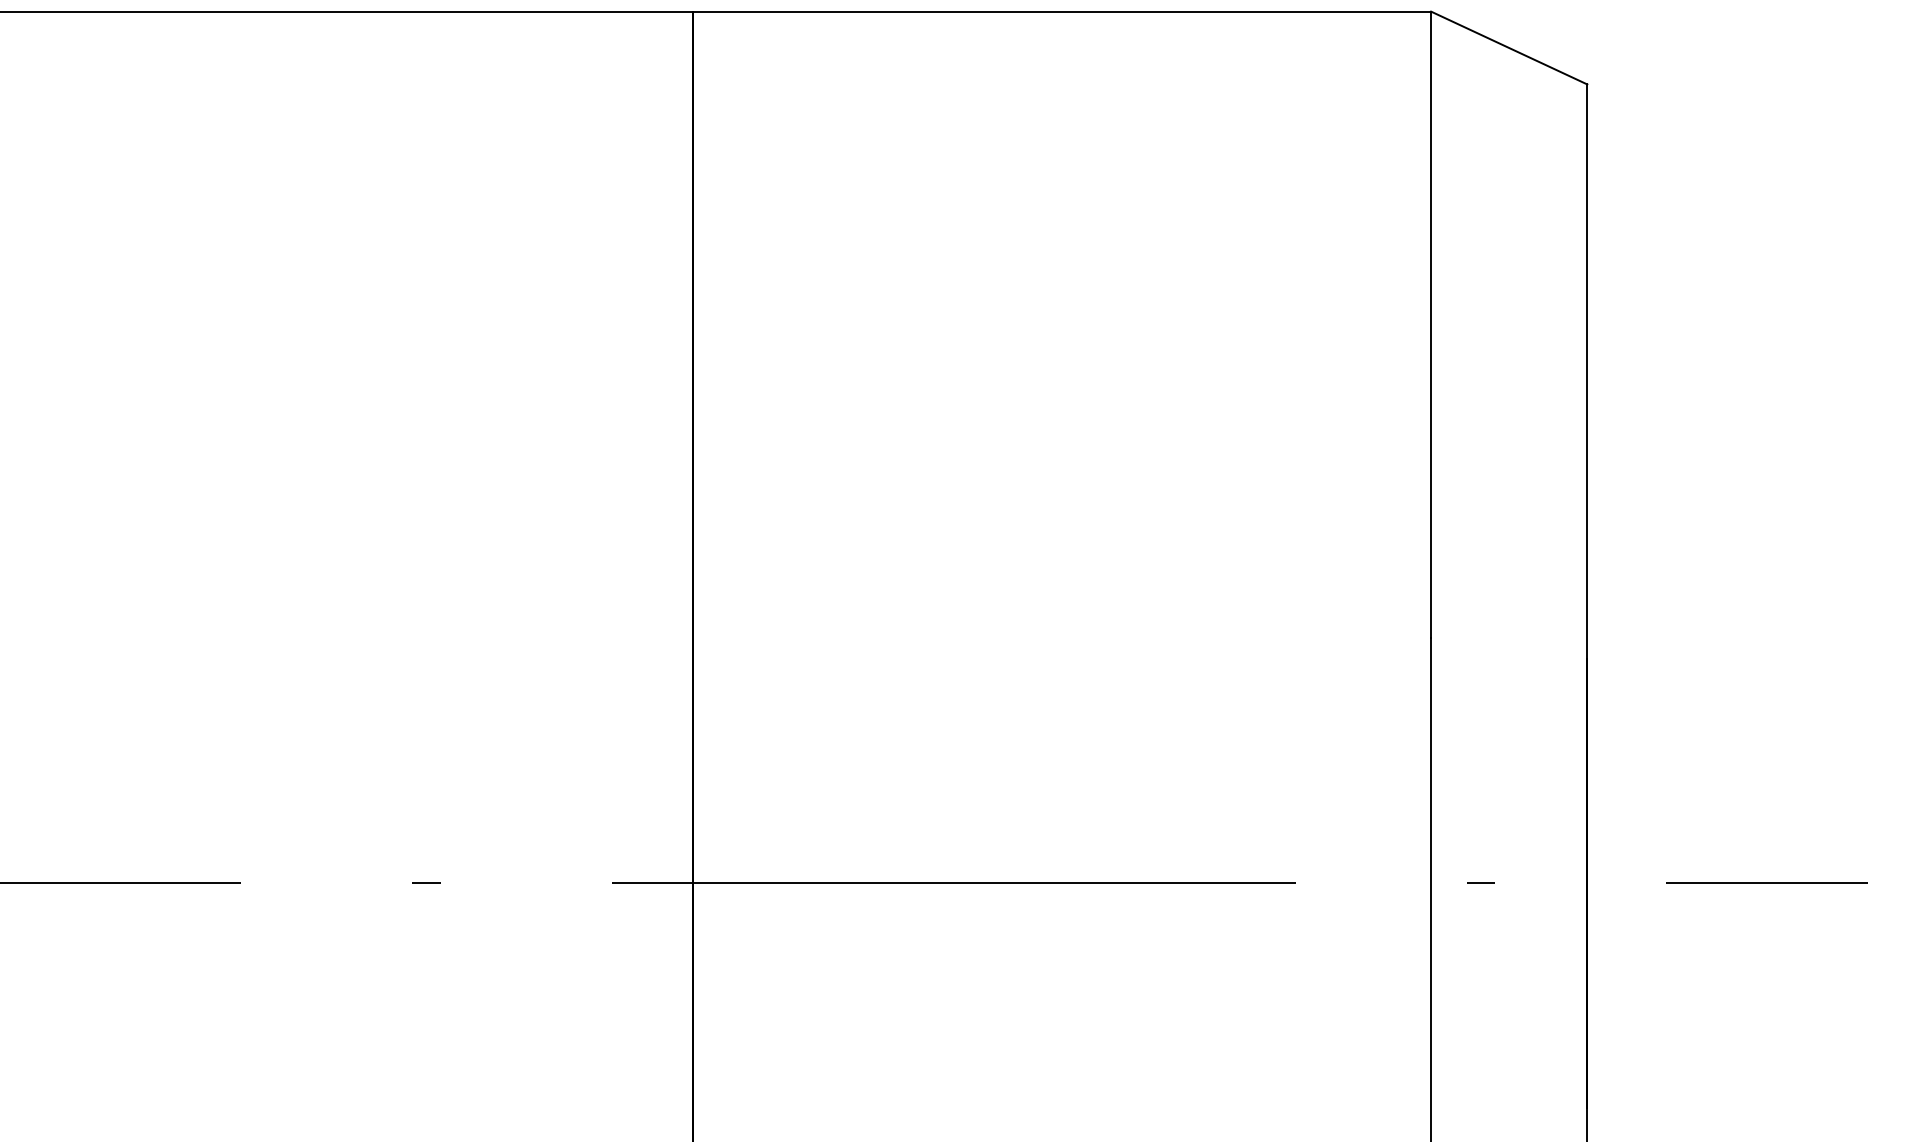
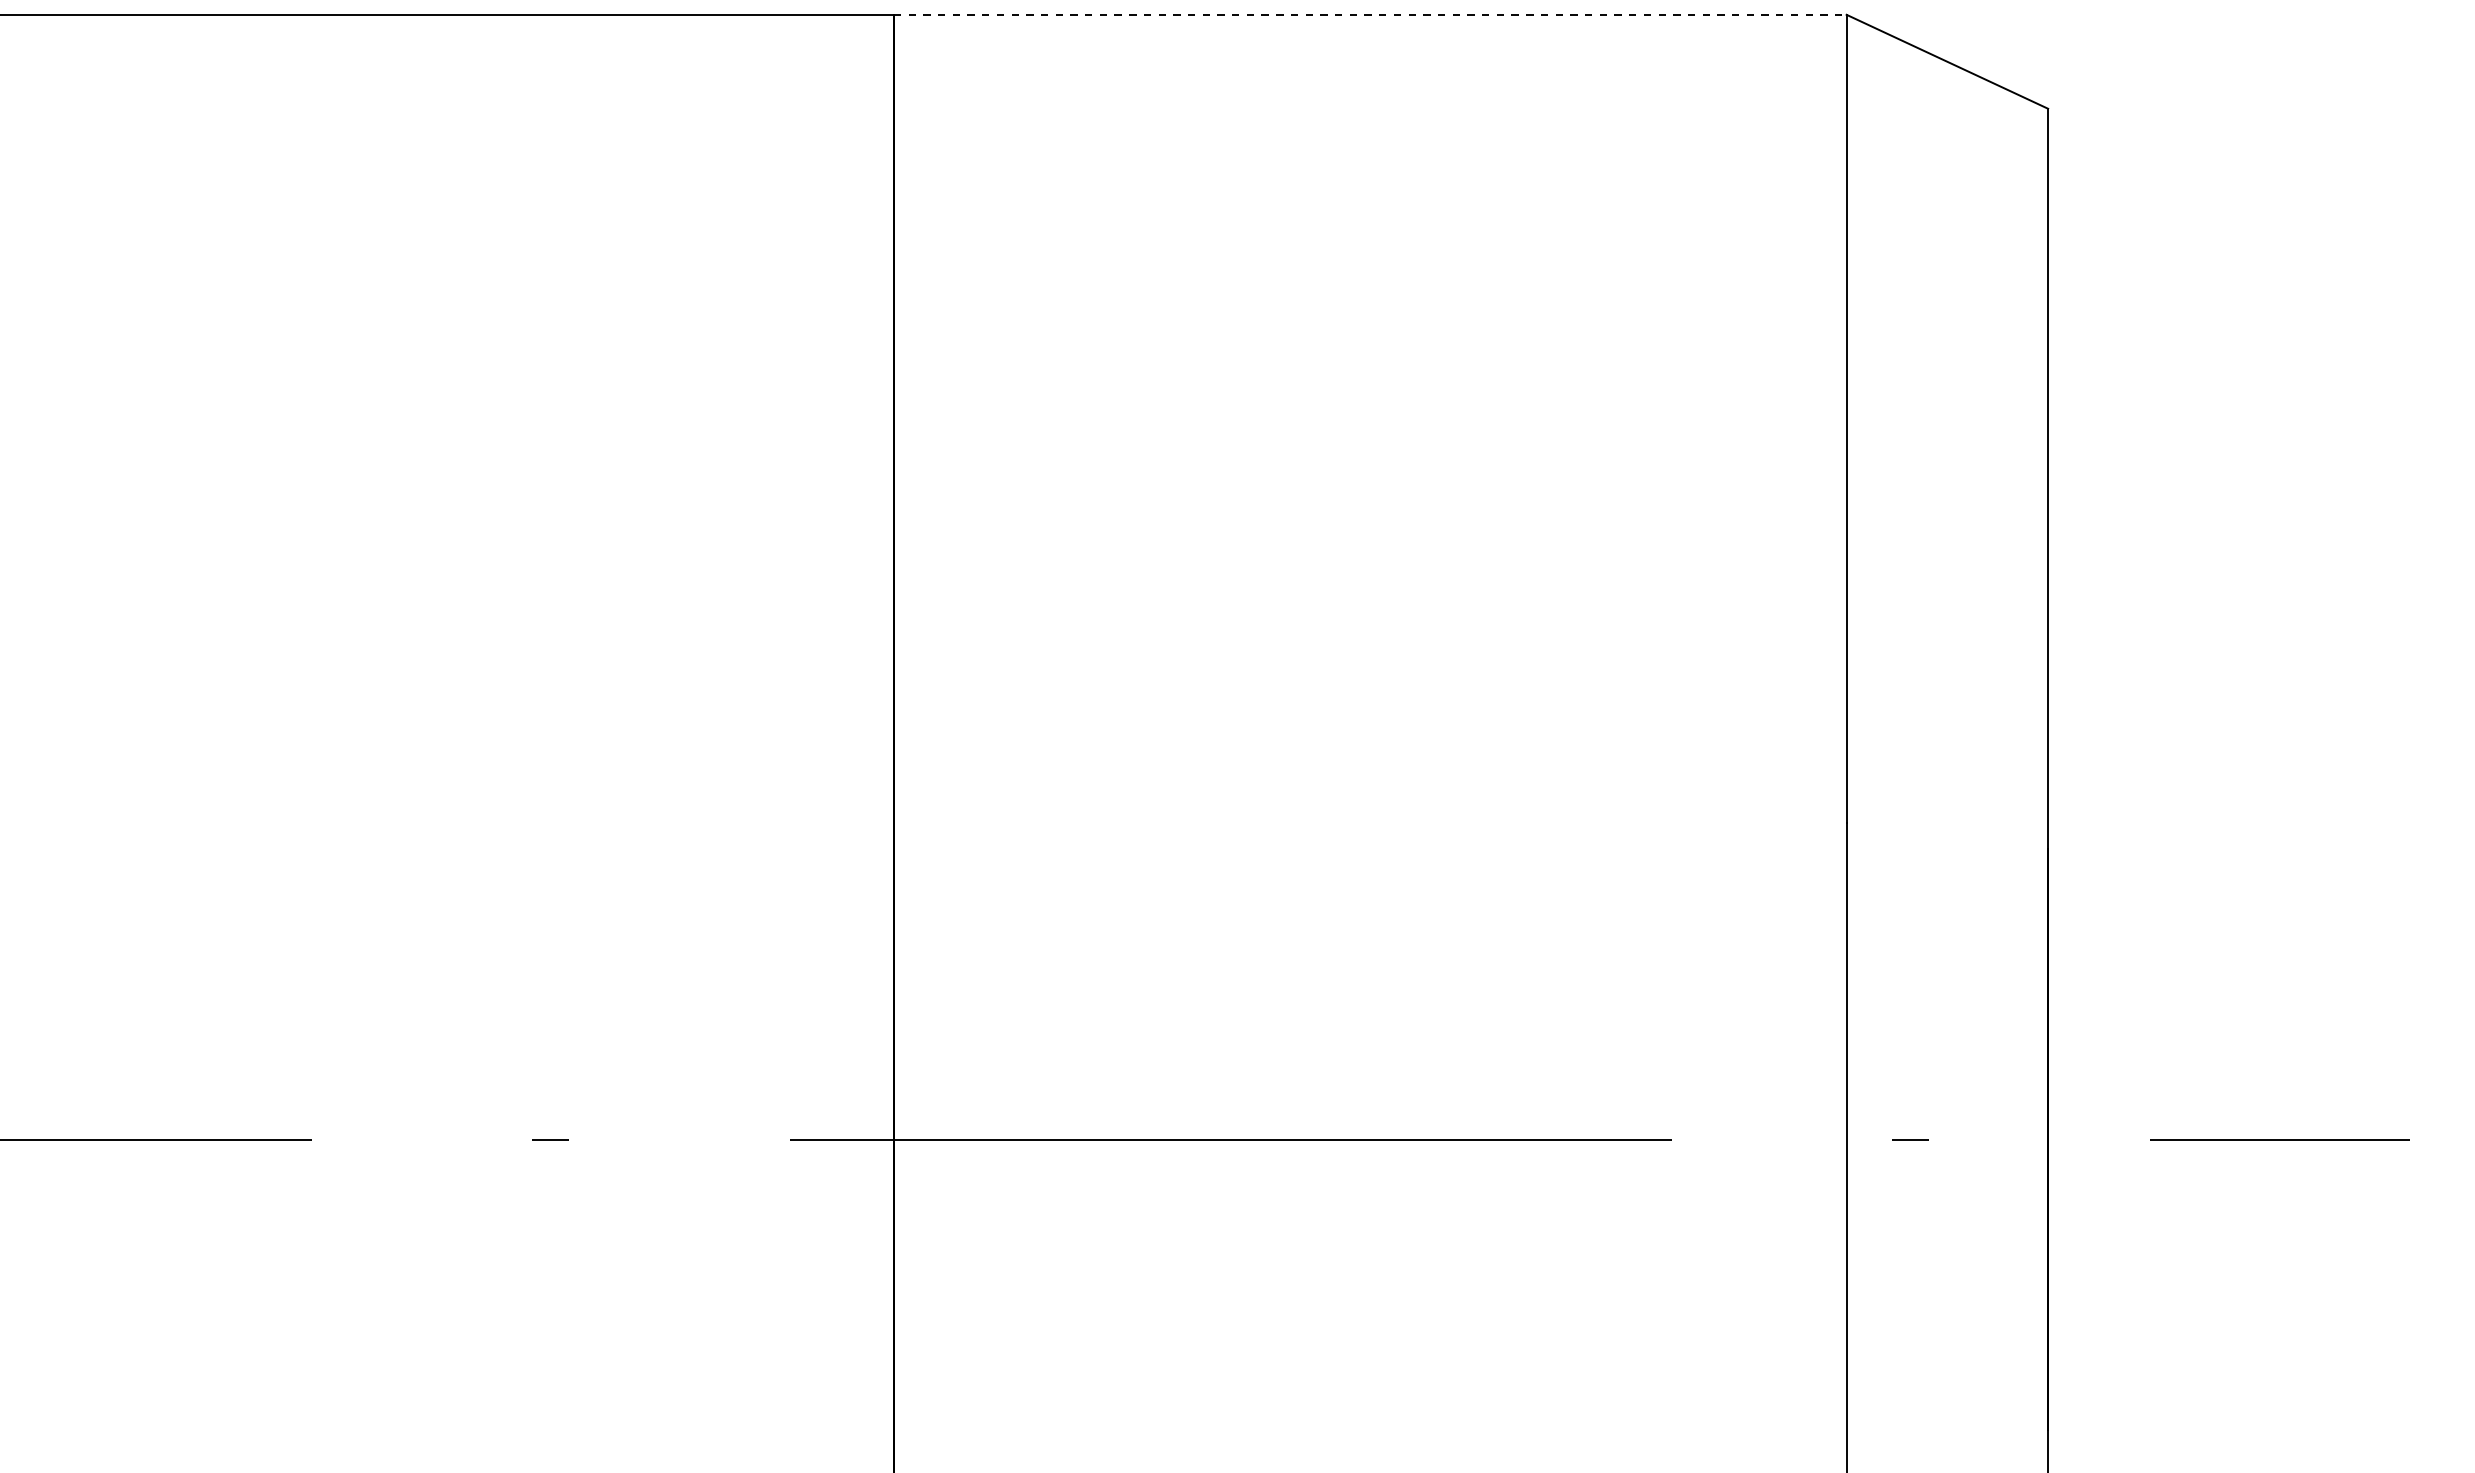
line: (1062, 11) -> (1370, 14), solid -> dashed

